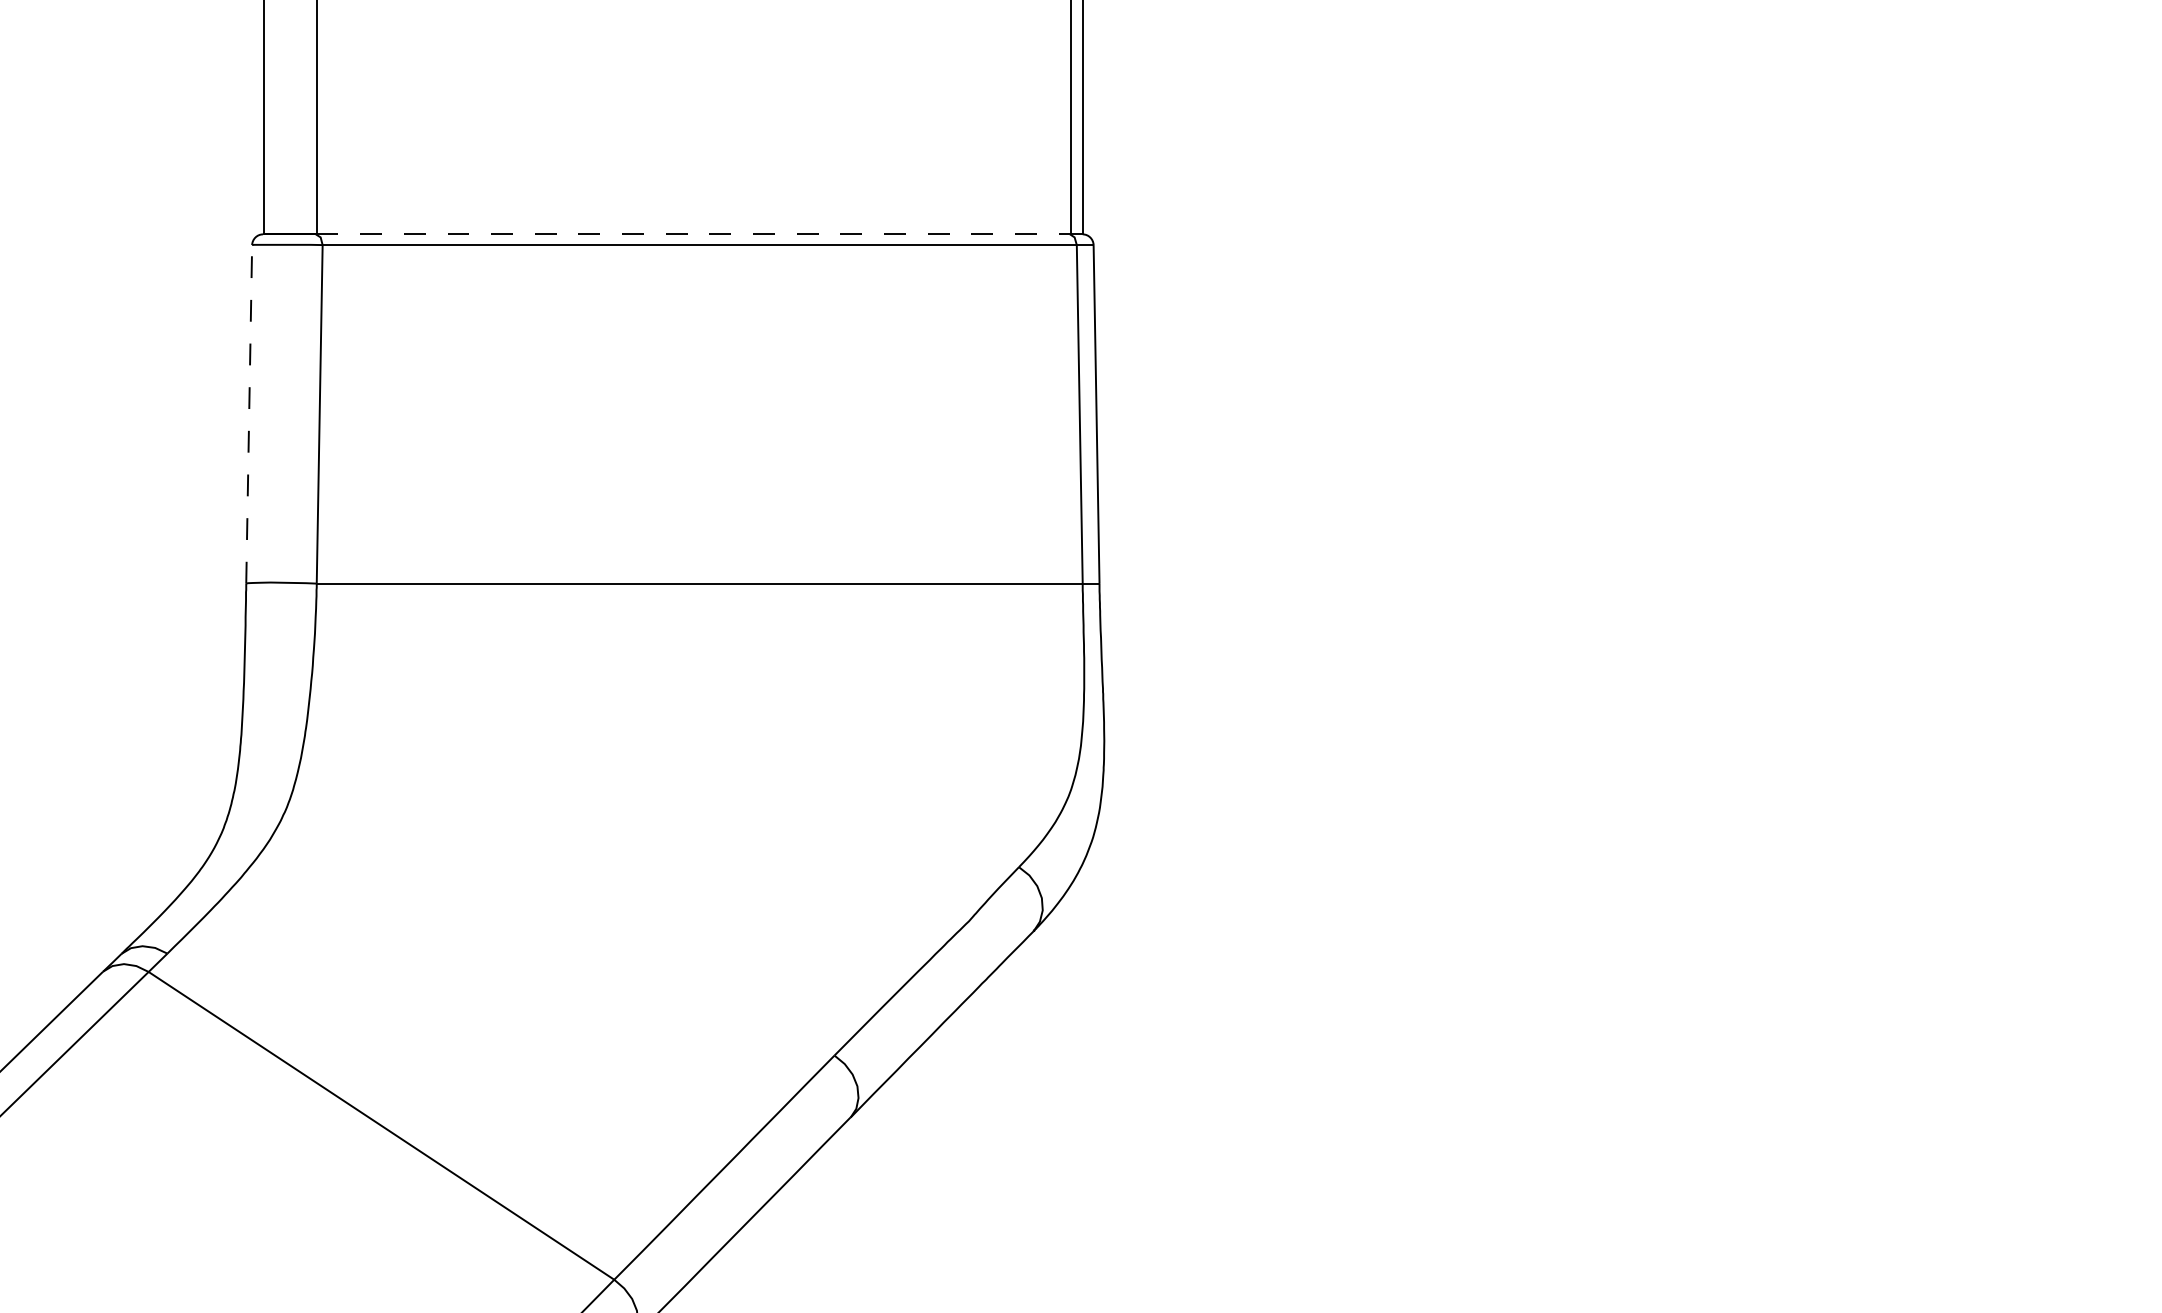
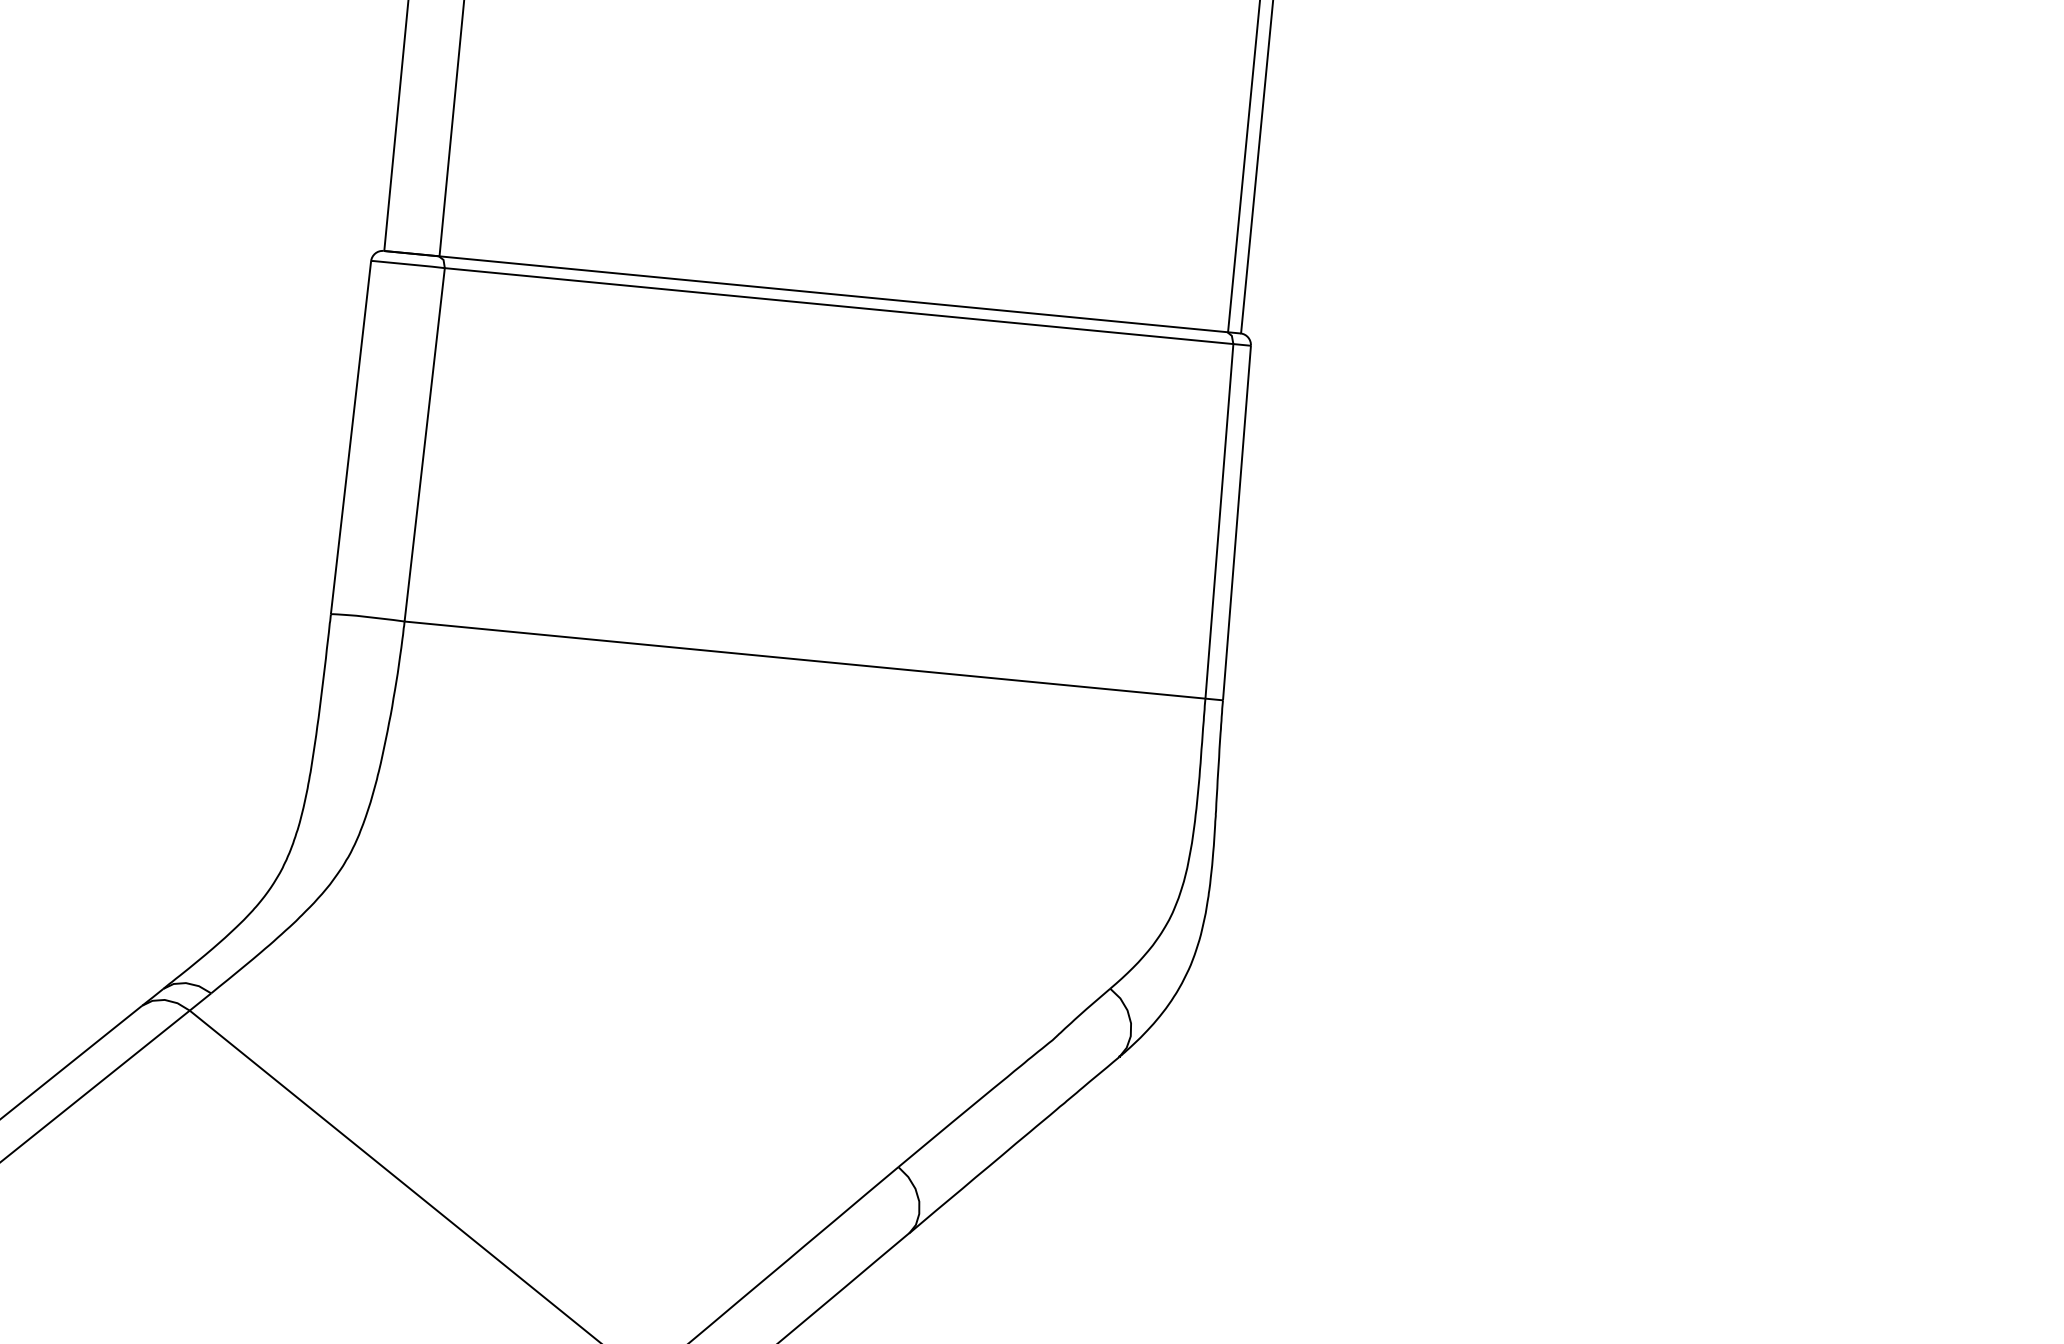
line: (694, 234) -> (834, 294), dashed -> solid
line: (249, 413) -> (351, 436), dashed -> solid

